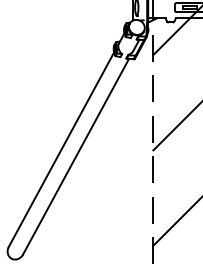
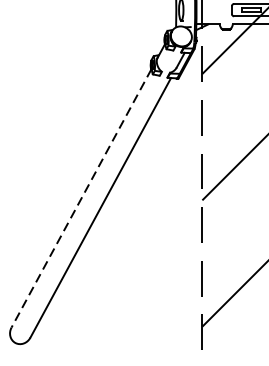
line: (61, 149) -> (81, 198), solid -> dashed

